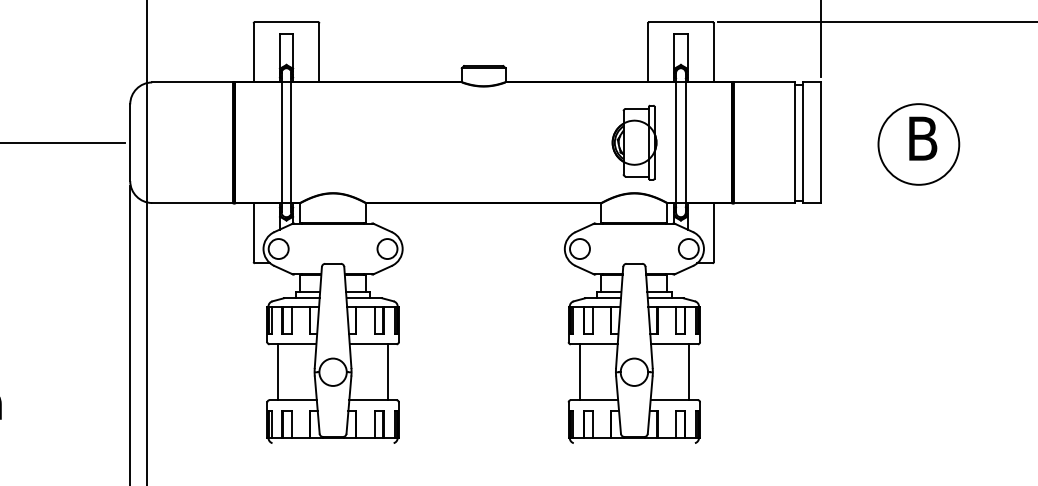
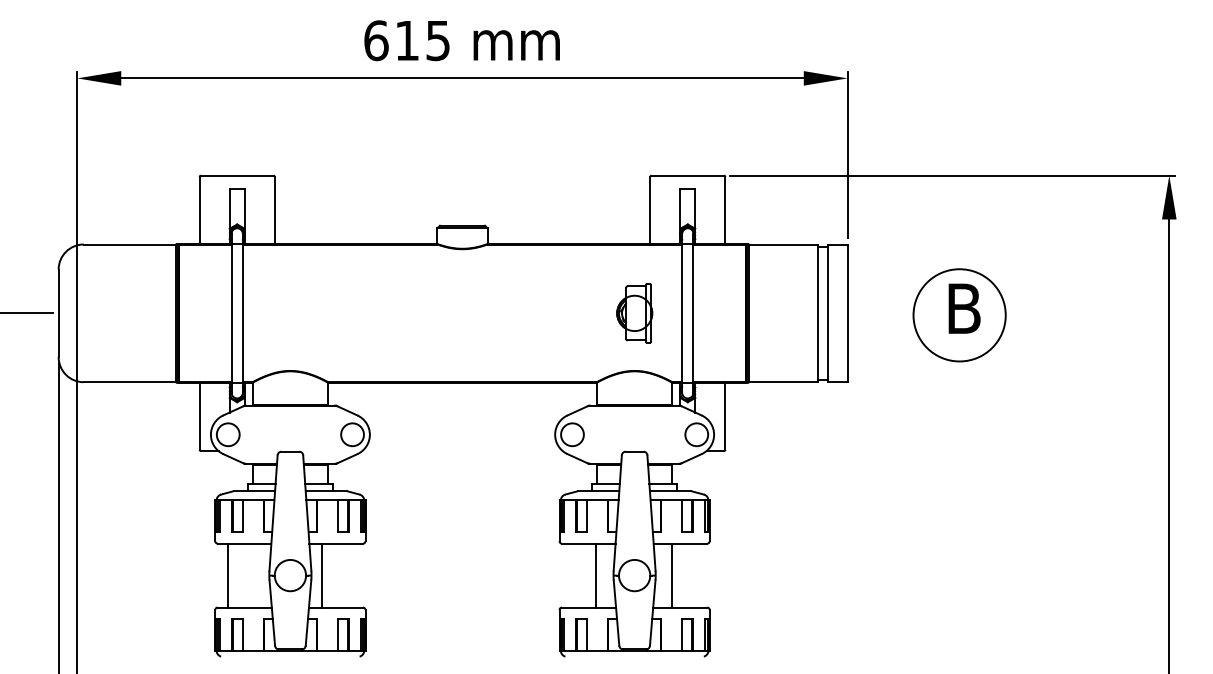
part: (634, 142) -> (634, 313), size x0.7
line: (388, 372) -> (322, 575), moved
line: (580, 372) -> (596, 575), moved
line: (689, 372) -> (672, 575), moved

